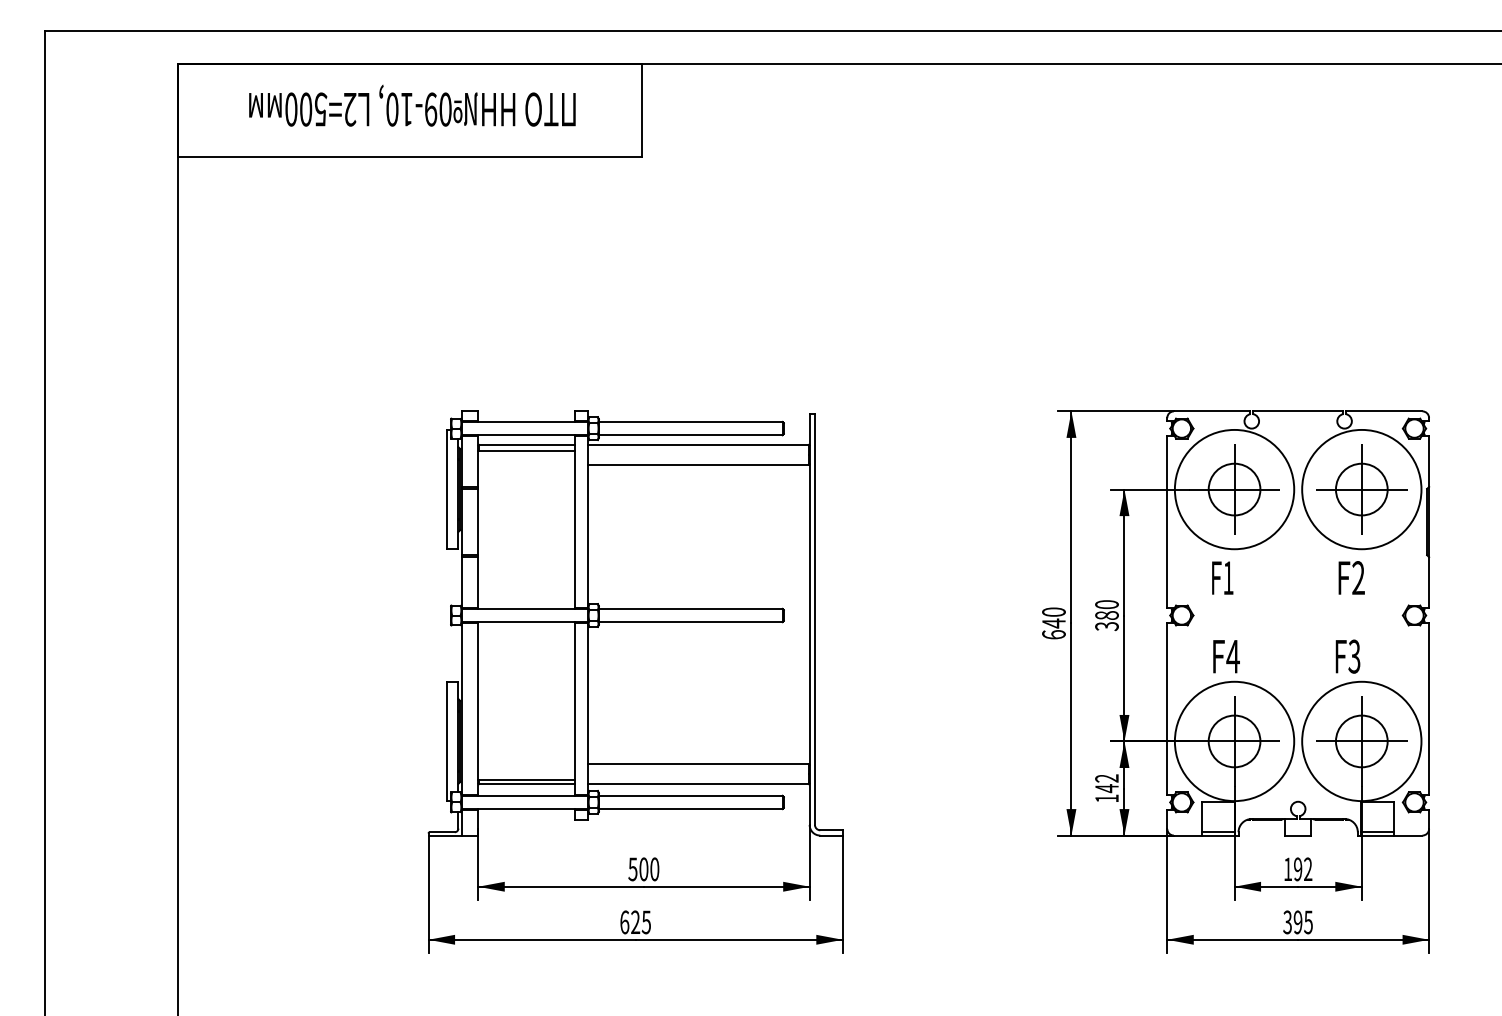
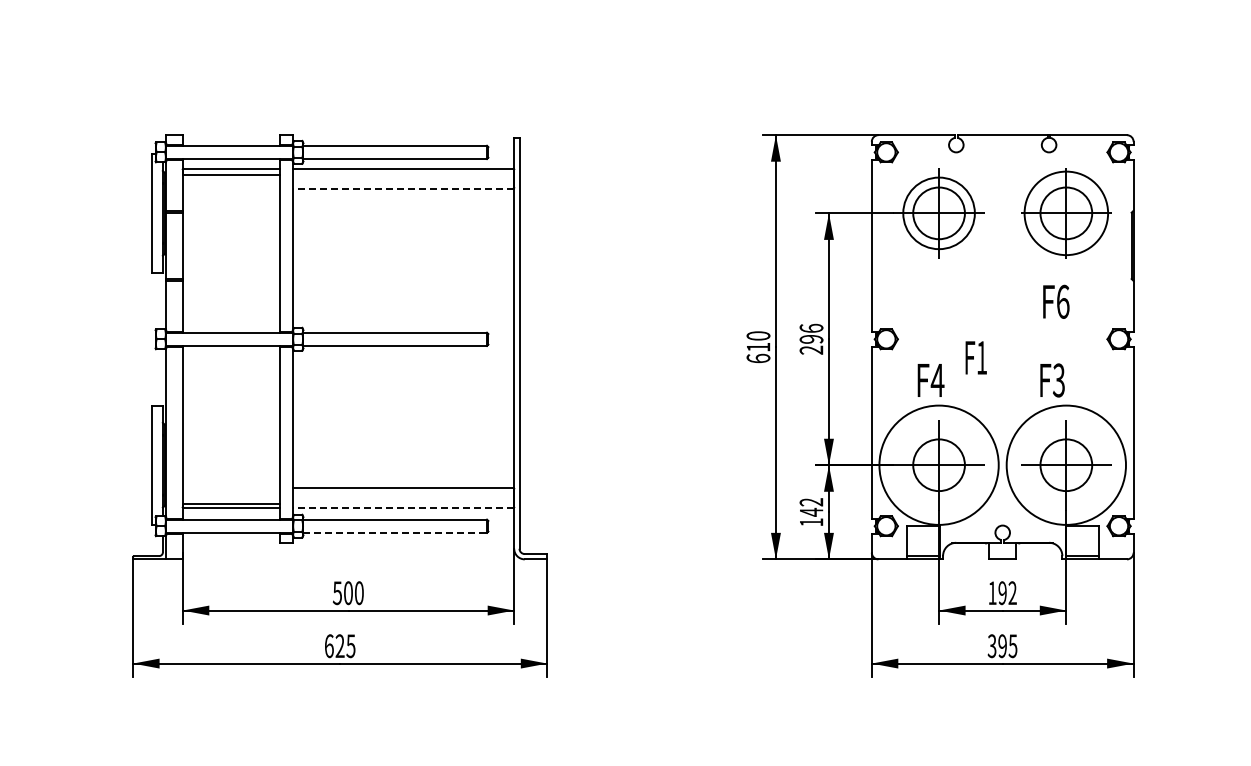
line: (698, 464) -> (403, 188), solid -> dashed
circle: (1234, 489) -> (939, 213), size x0.6
circle: (1361, 489) -> (1066, 213), size x0.7
text: (1222, 577) -> (976, 357), moved
text: (1358, 578) -> (1063, 302), F2 -> F6
text: (1106, 615) -> (811, 339), 380 -> 296
text: (1053, 623) -> (758, 347), 640 -> 610
line: (698, 784) -> (403, 508), solid -> dashed
line: (690, 809) -> (395, 533), solid -> dashed

